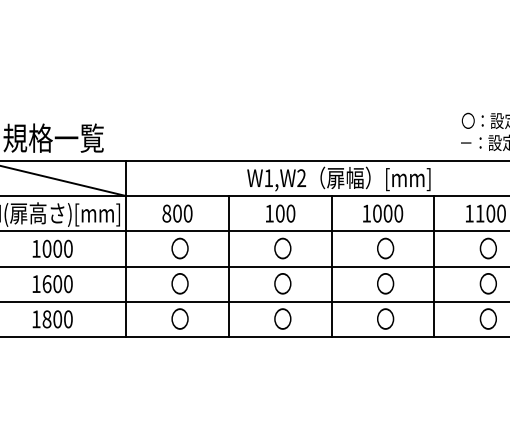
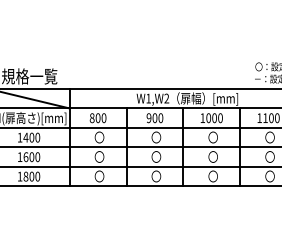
text: (268, 214) -> (148, 118), 100 -> 900
text: (46, 248) -> (25, 137), 1000 -> 1400

